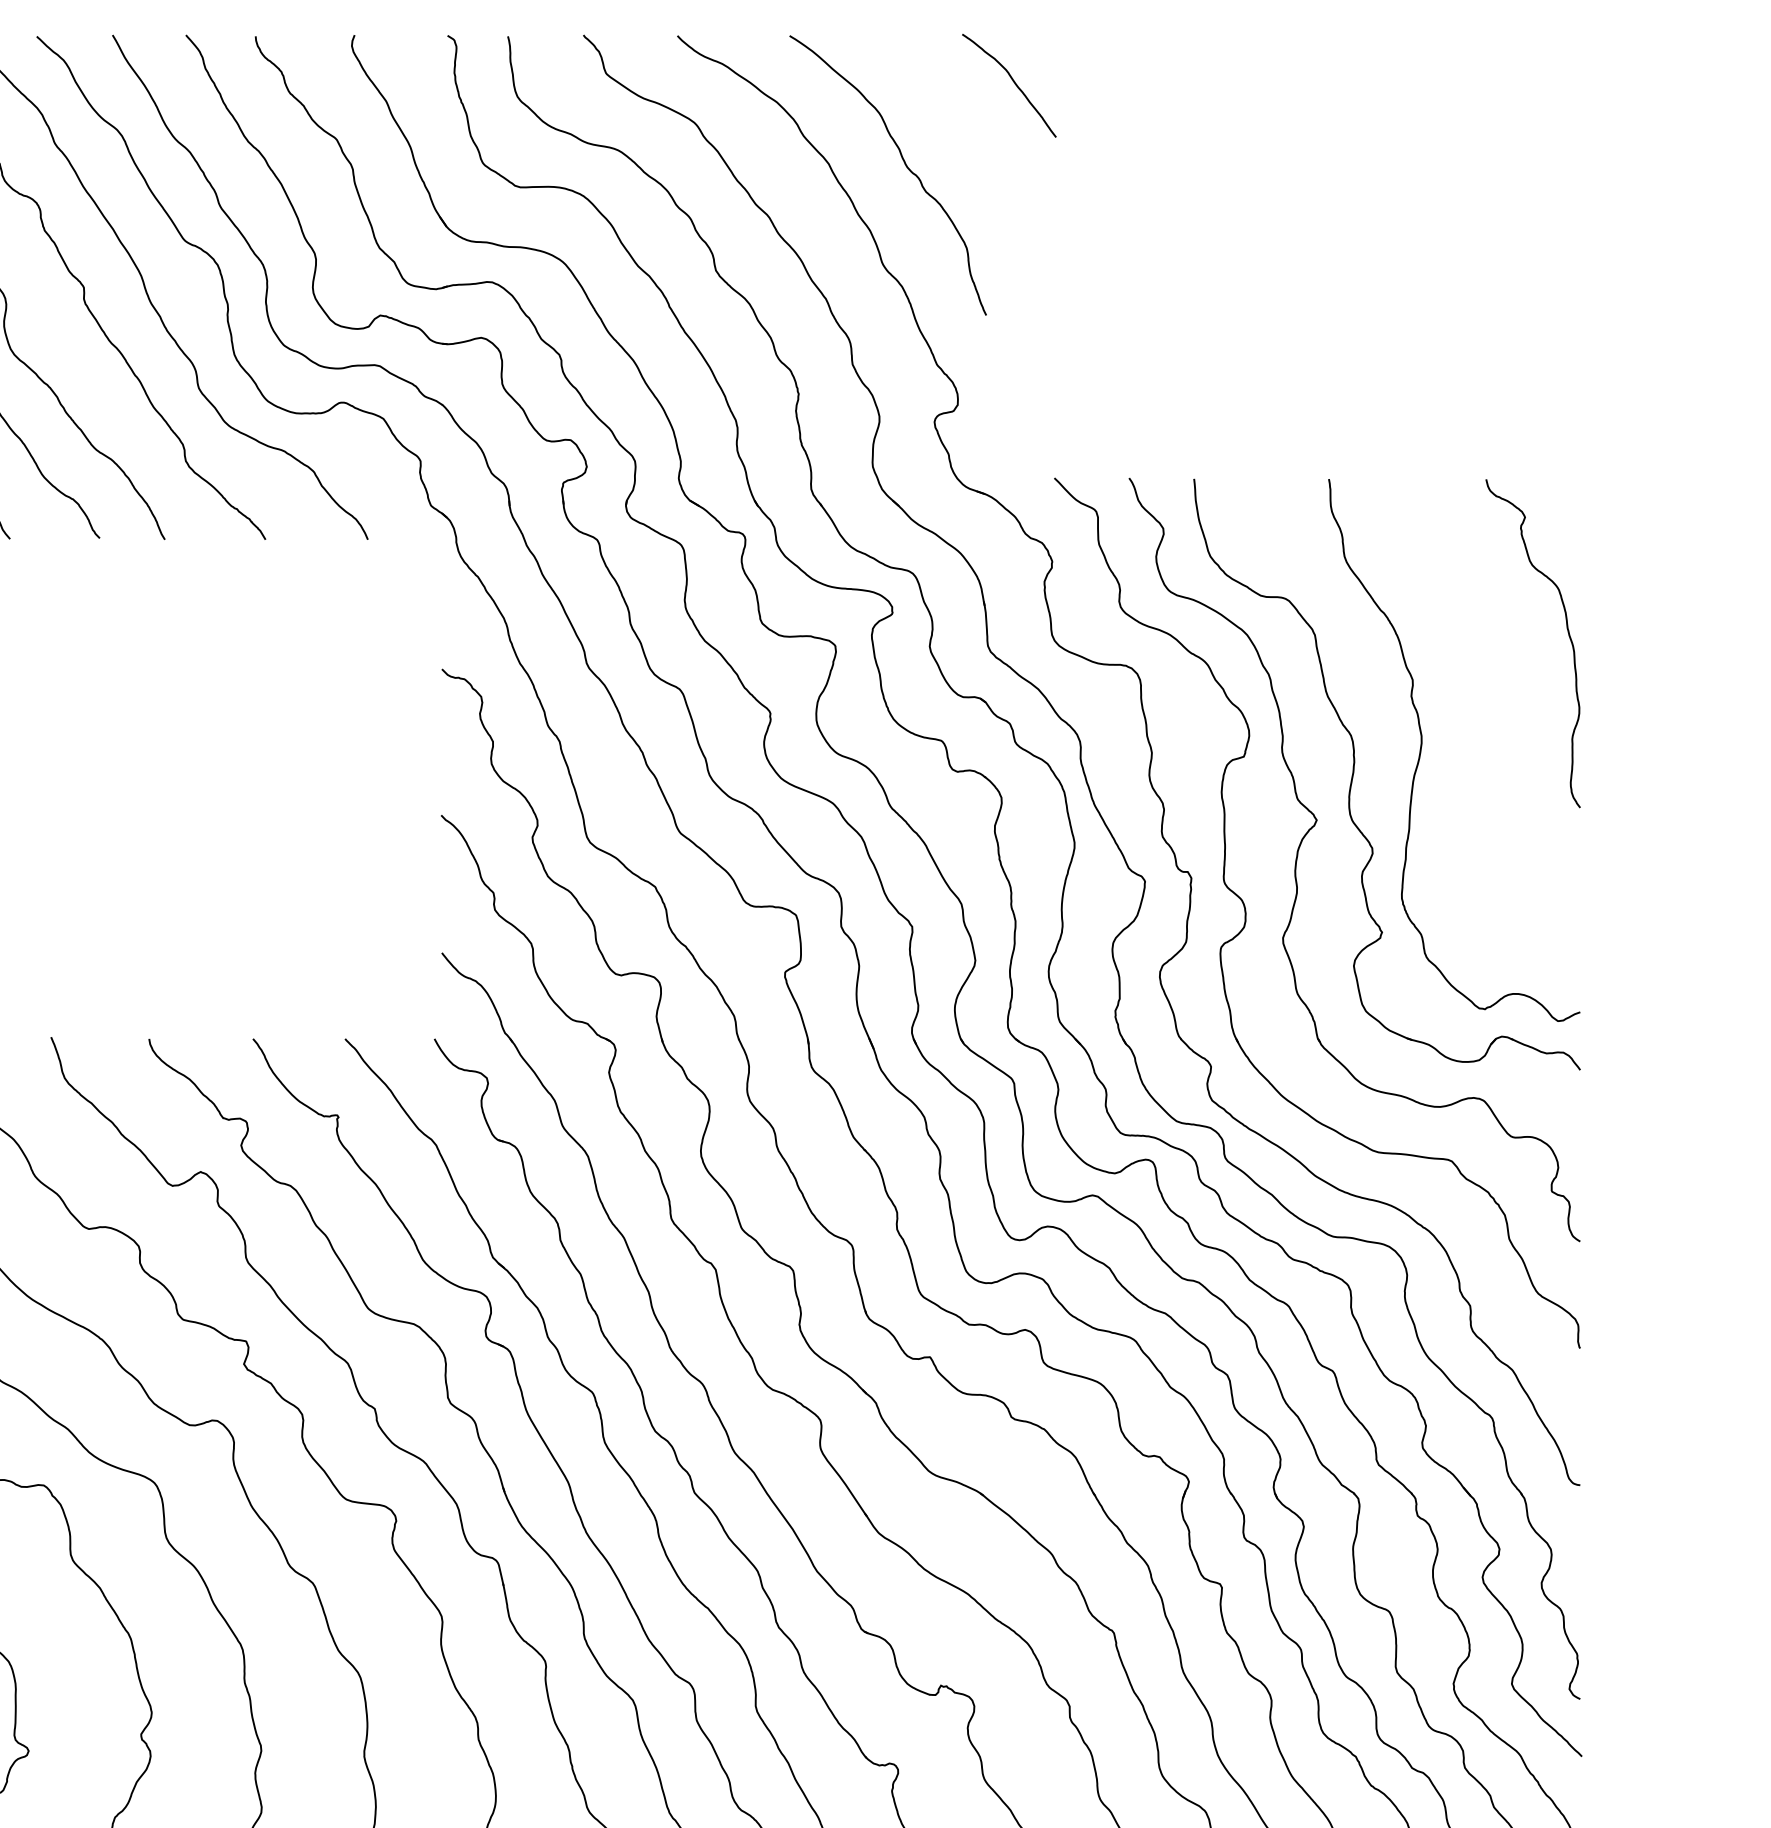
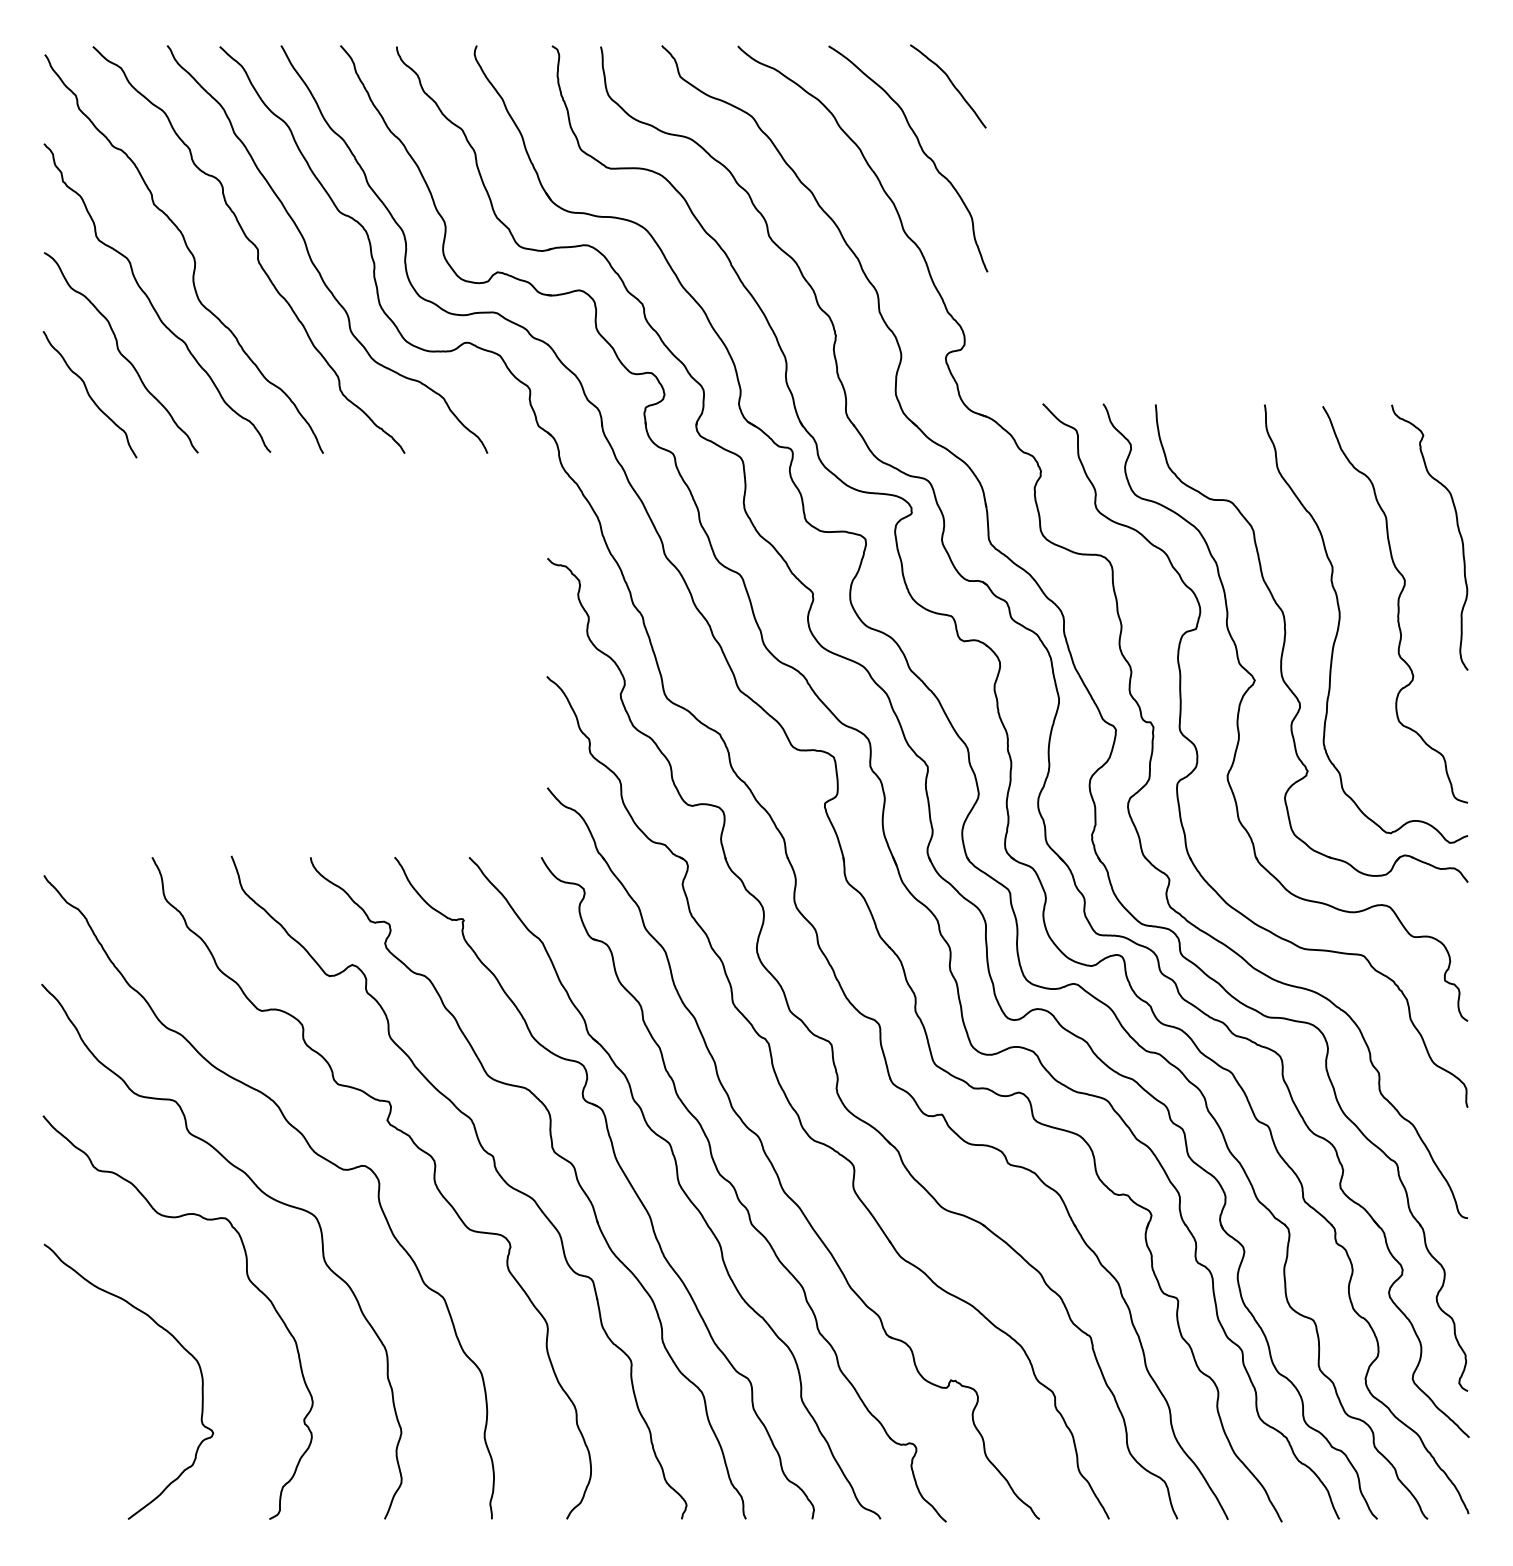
curve: (1013, 83) -> (951, 84), moved
curve: (1493, 726) -> (1397, 604), added

